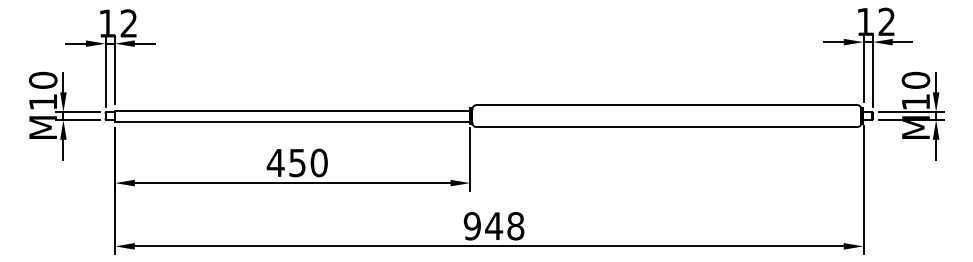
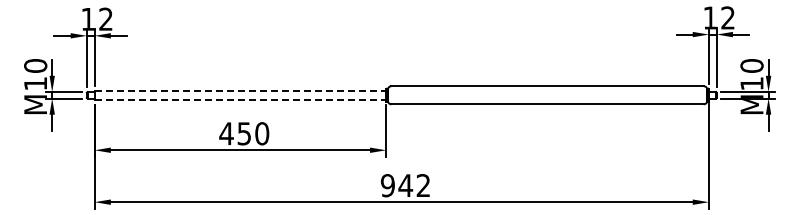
line: (292, 110) -> (240, 90), solid -> dashed
line: (292, 121) -> (240, 99), solid -> dashed
text: (515, 226) -> (423, 185), 948 -> 942

